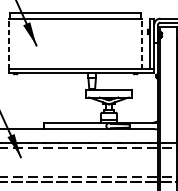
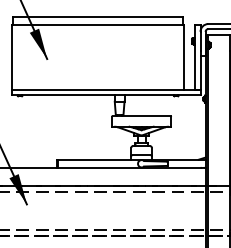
line: (9, 43) -> (12, 56), dashed -> solid
line: (142, 43) -> (184, 56), dashed -> solid

